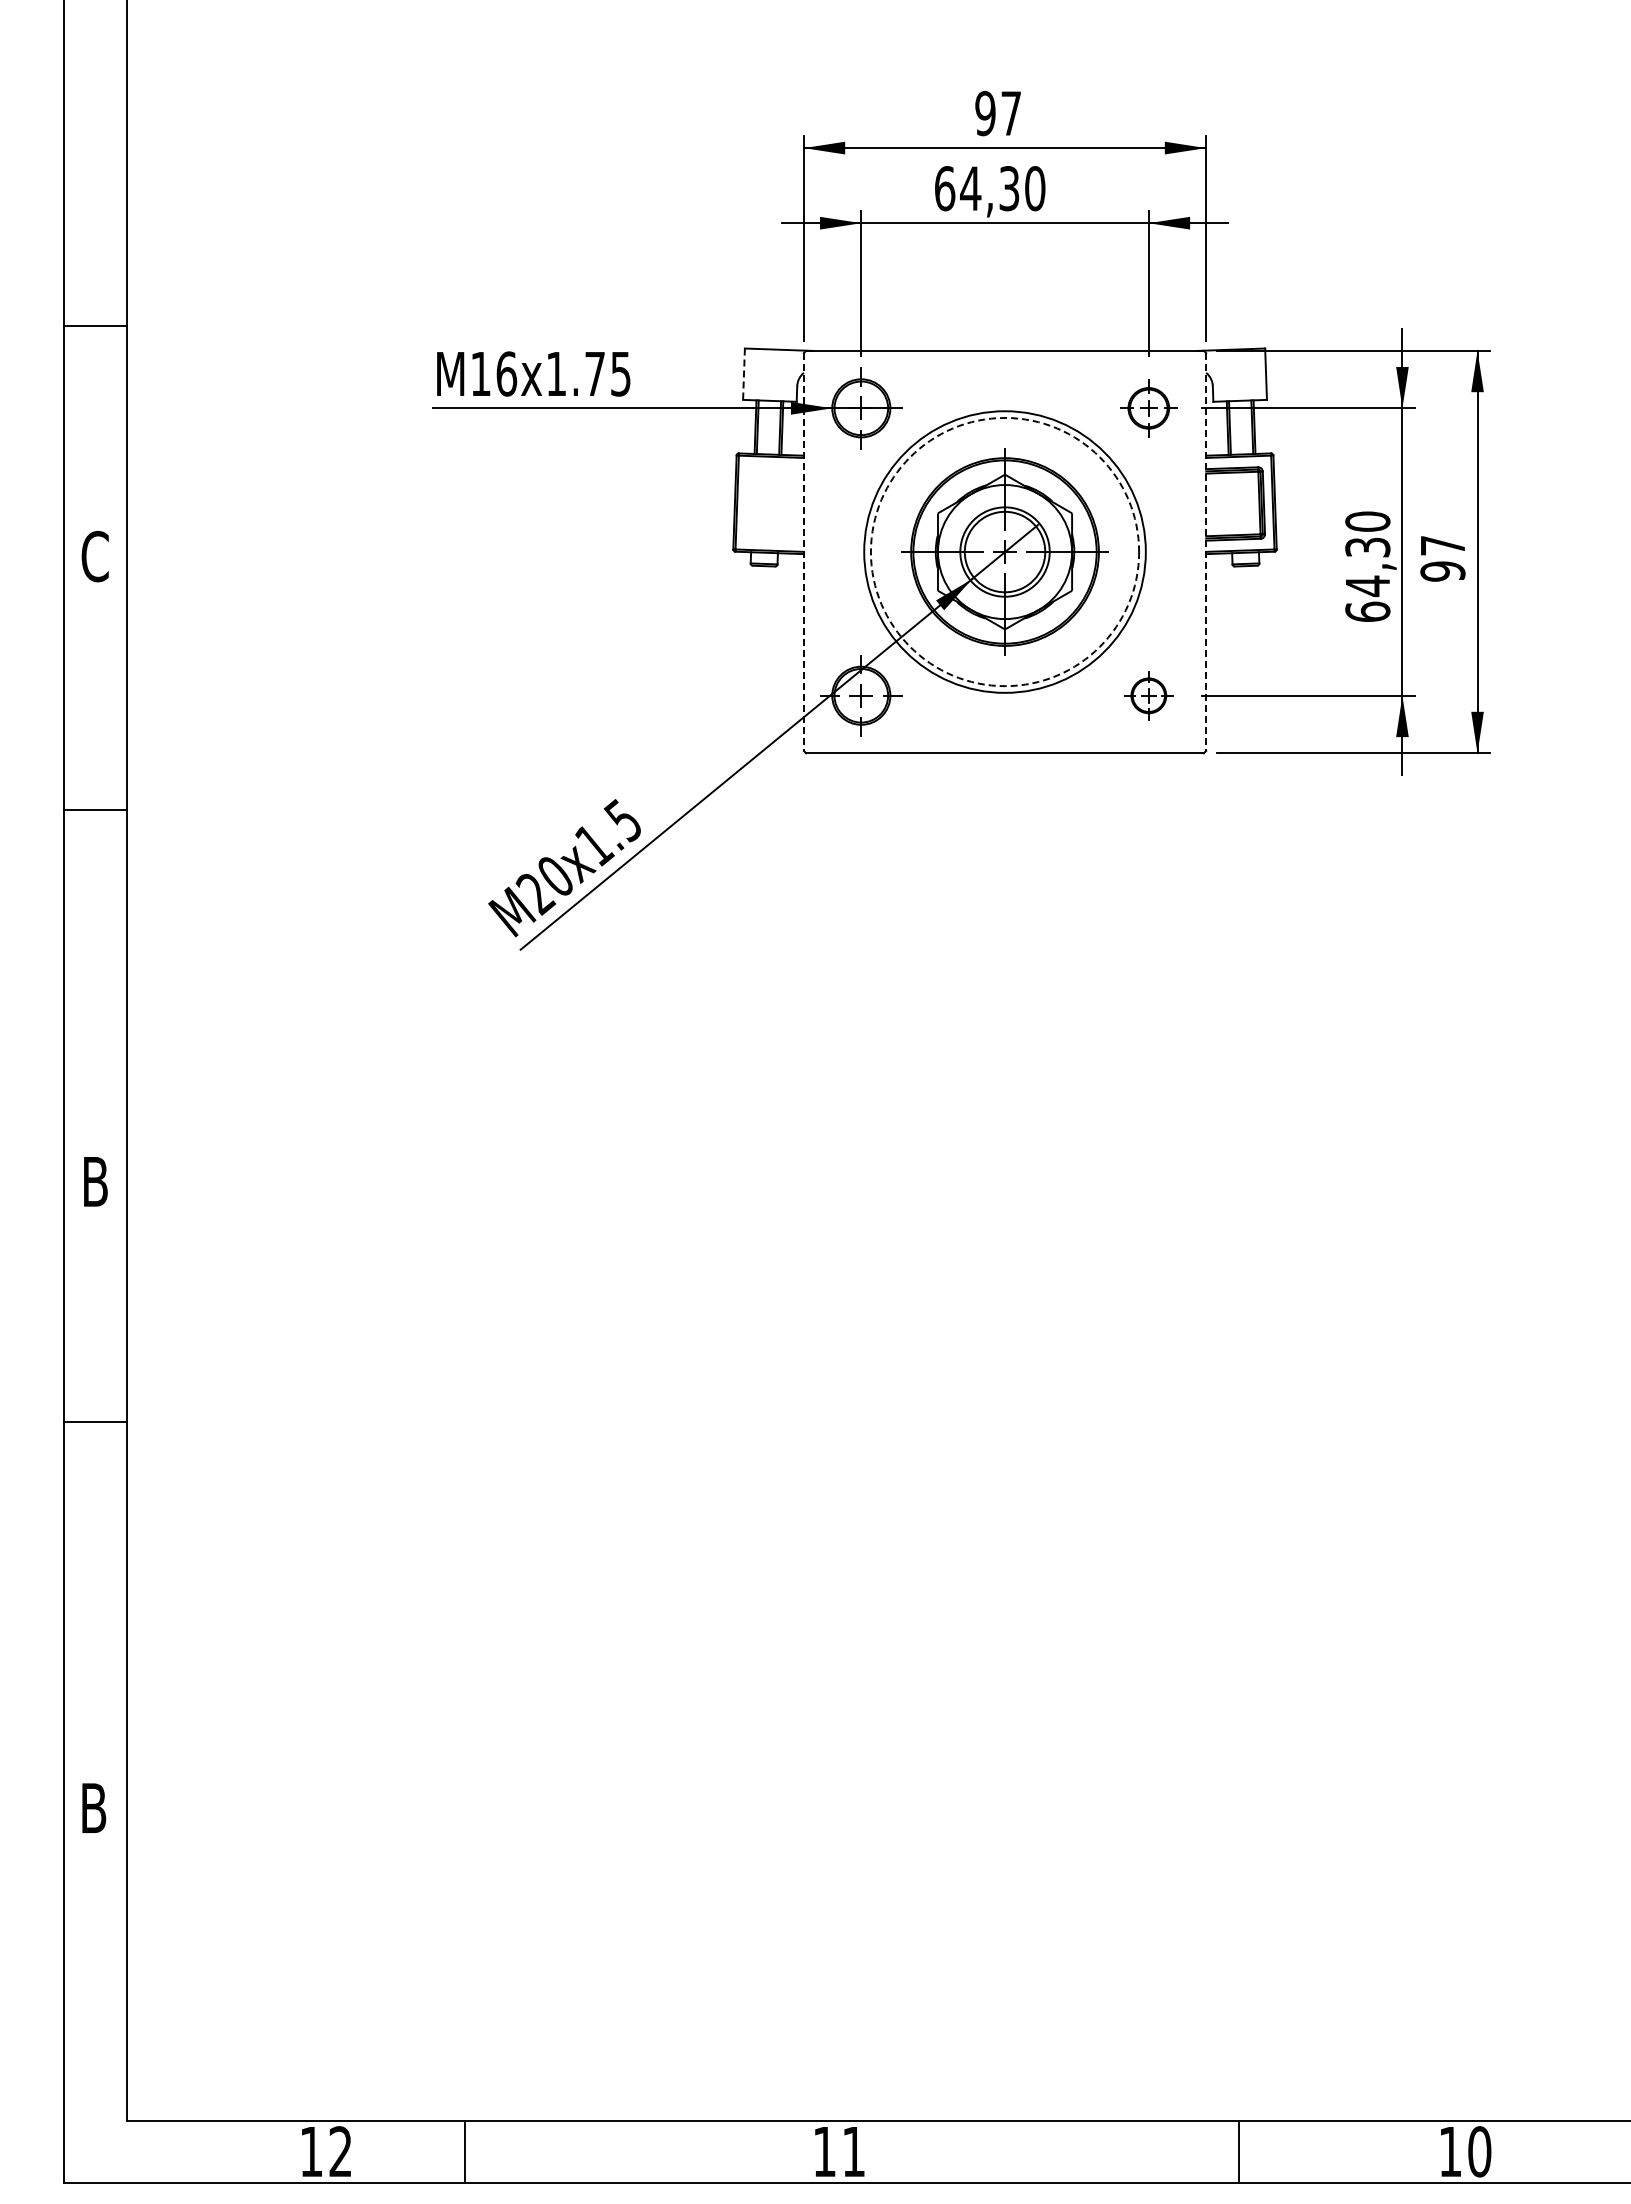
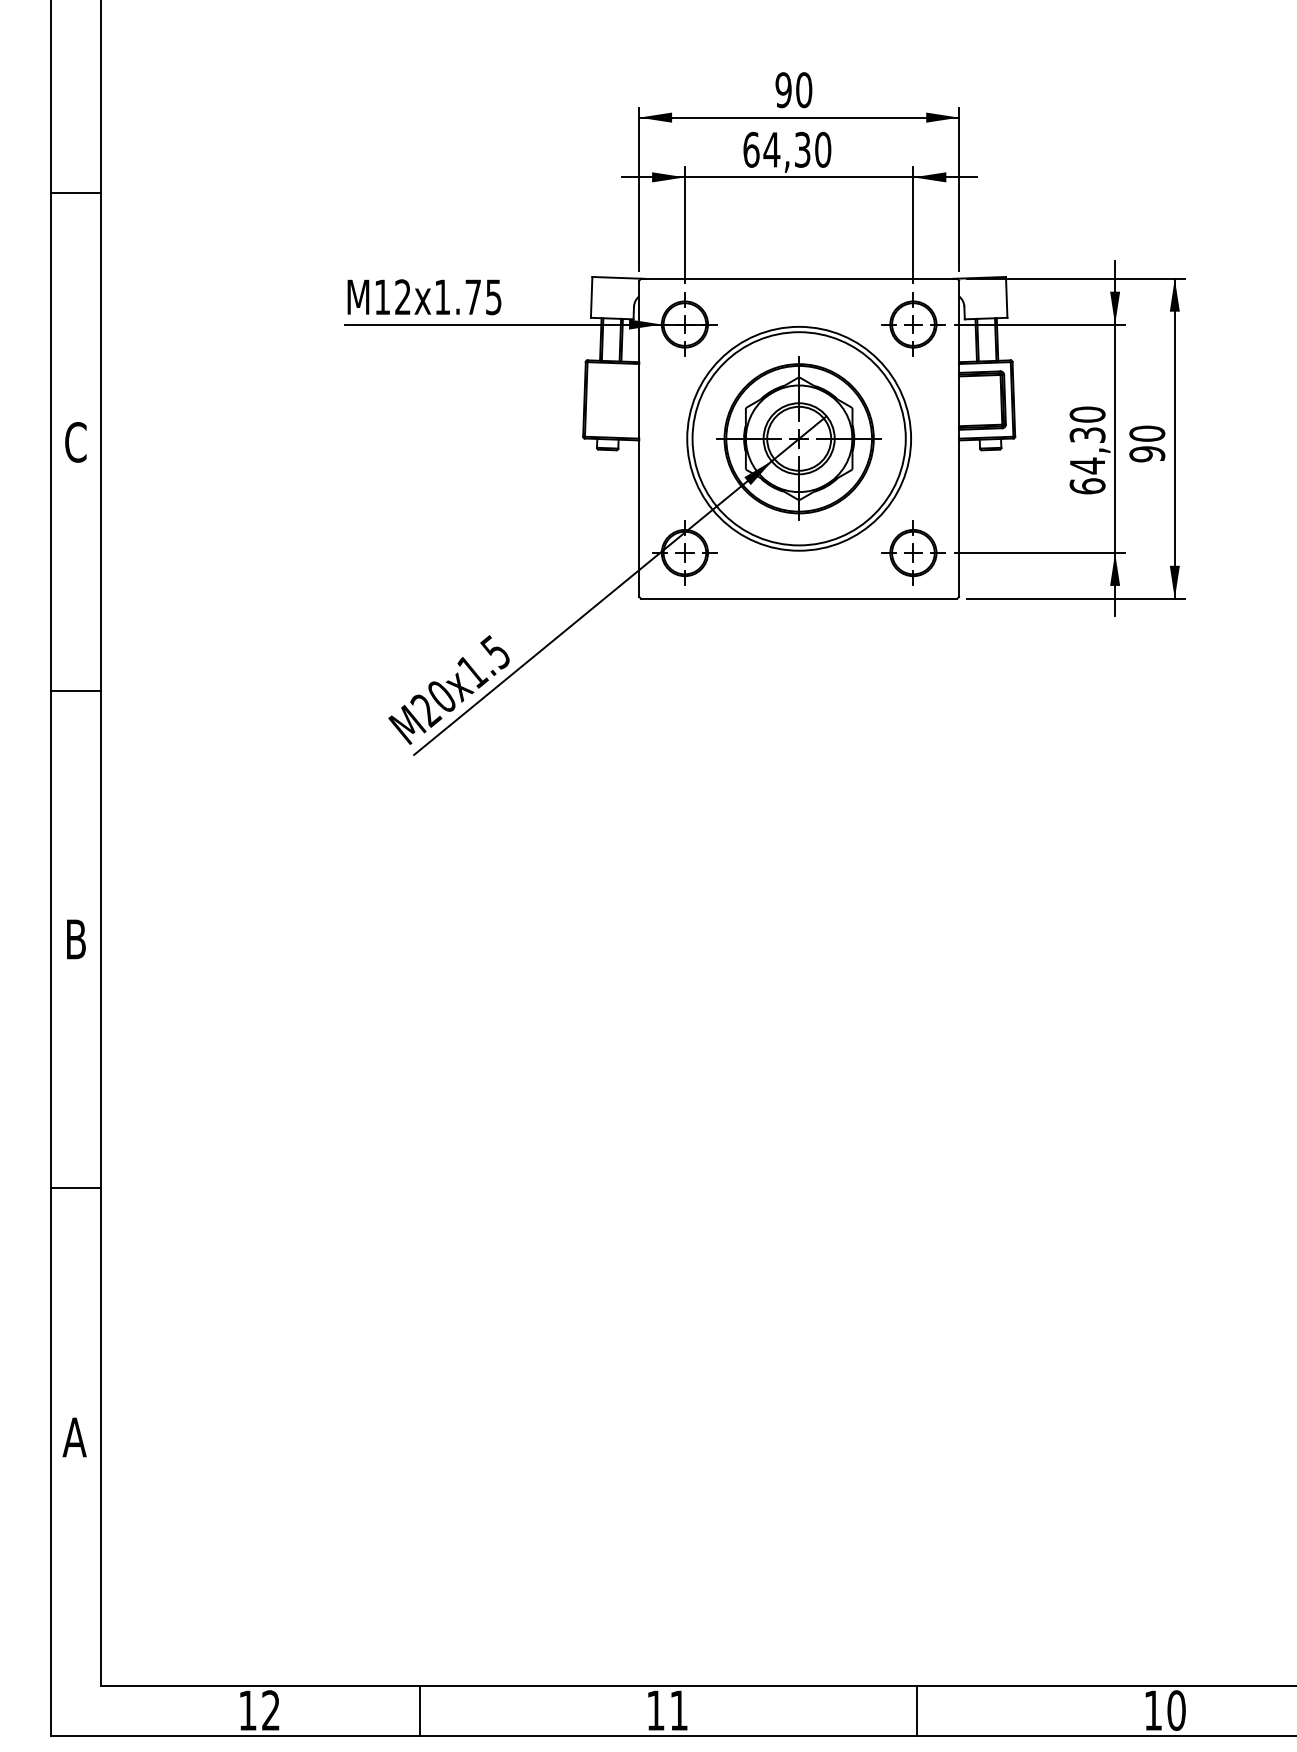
text: (1011, 113) -> (804, 90), 97 -> 90
line: (95, 326) -> (76, 193), moved
text: (506, 373) -> (402, 296), M16x1.75 -> M12x1.75
line: (744, 374) -> (592, 297), dashed -> solid
part: (1148, 408) -> (913, 324), size x1.43
text: (1442, 545) -> (1146, 433), 97 -> 90
circle: (1004, 551) -> (798, 438), dashed -> solid
line: (803, 552) -> (638, 439), dashed -> solid
line: (1206, 552) -> (959, 439), dashed -> solid
part: (1148, 695) -> (913, 552), size x1.67
line: (95, 810) -> (76, 691), moved
line: (95, 1421) -> (76, 1188), moved
text: (93, 1807) -> (74, 1436), B -> A
line: (464, 2151) -> (419, 1710), moved
line: (1239, 2151) -> (917, 1710), moved

